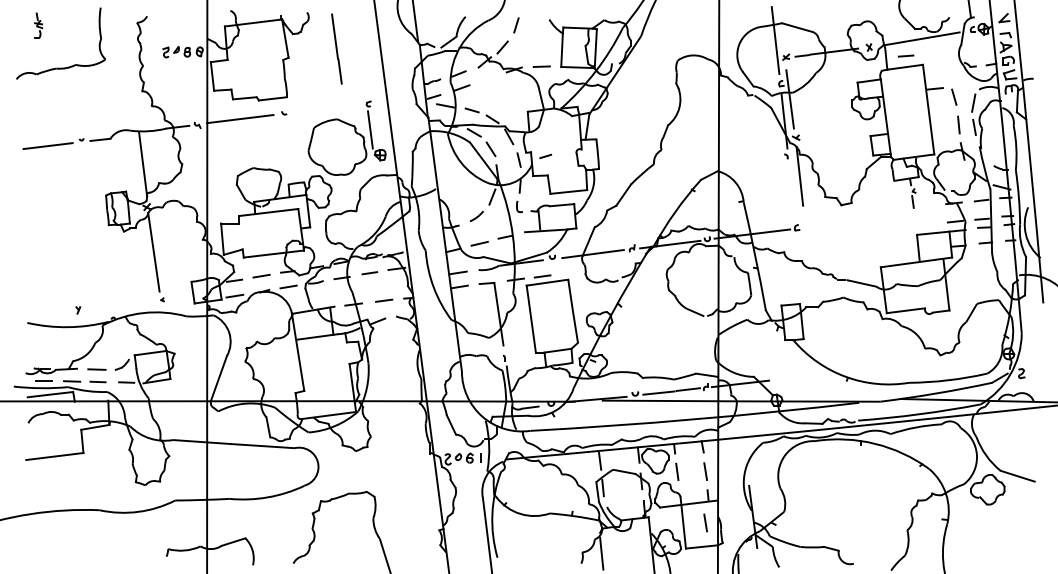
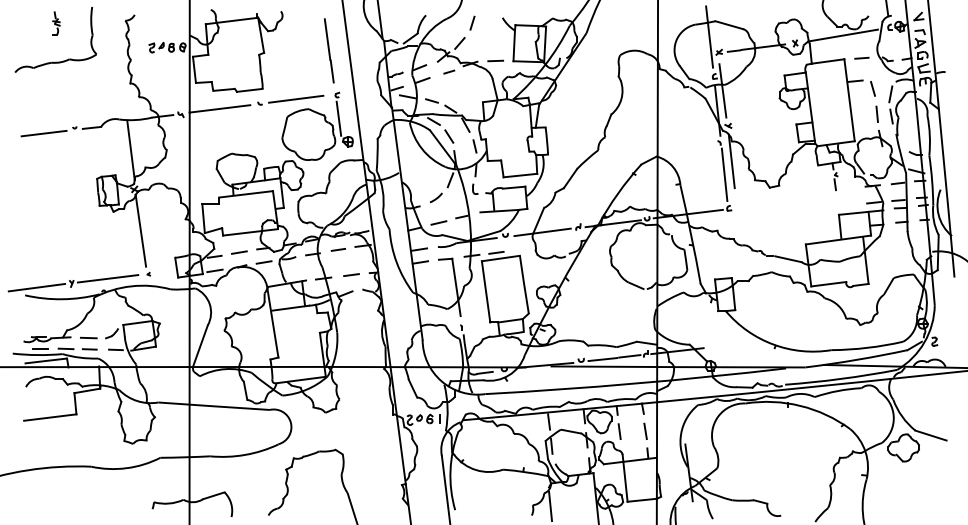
part: (38, 25) -> (56, 23), moved
line: (337, 48) -> (329, 50), moved
line: (905, 55) -> (861, 57), moved
line: (324, 107) -> (296, 98), added
line: (545, 155) -> (449, 71), moved
line: (791, 190) -> (724, 174), added
line: (117, 304) -> (107, 278), added
line: (39, 314) -> (36, 287), added
line: (705, 522) -> (645, 477), removed

